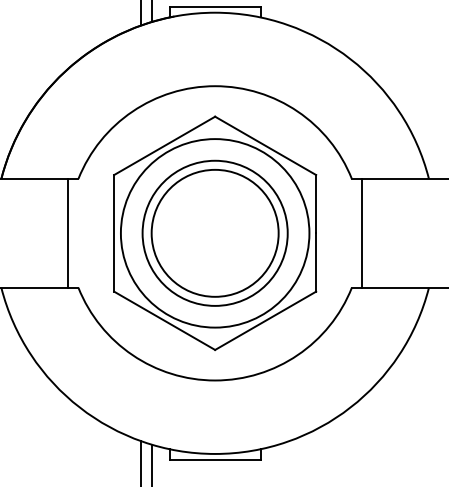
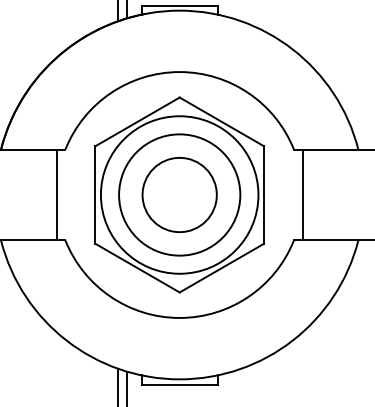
circle: (214, 232) -> (179, 194), size x0.7

